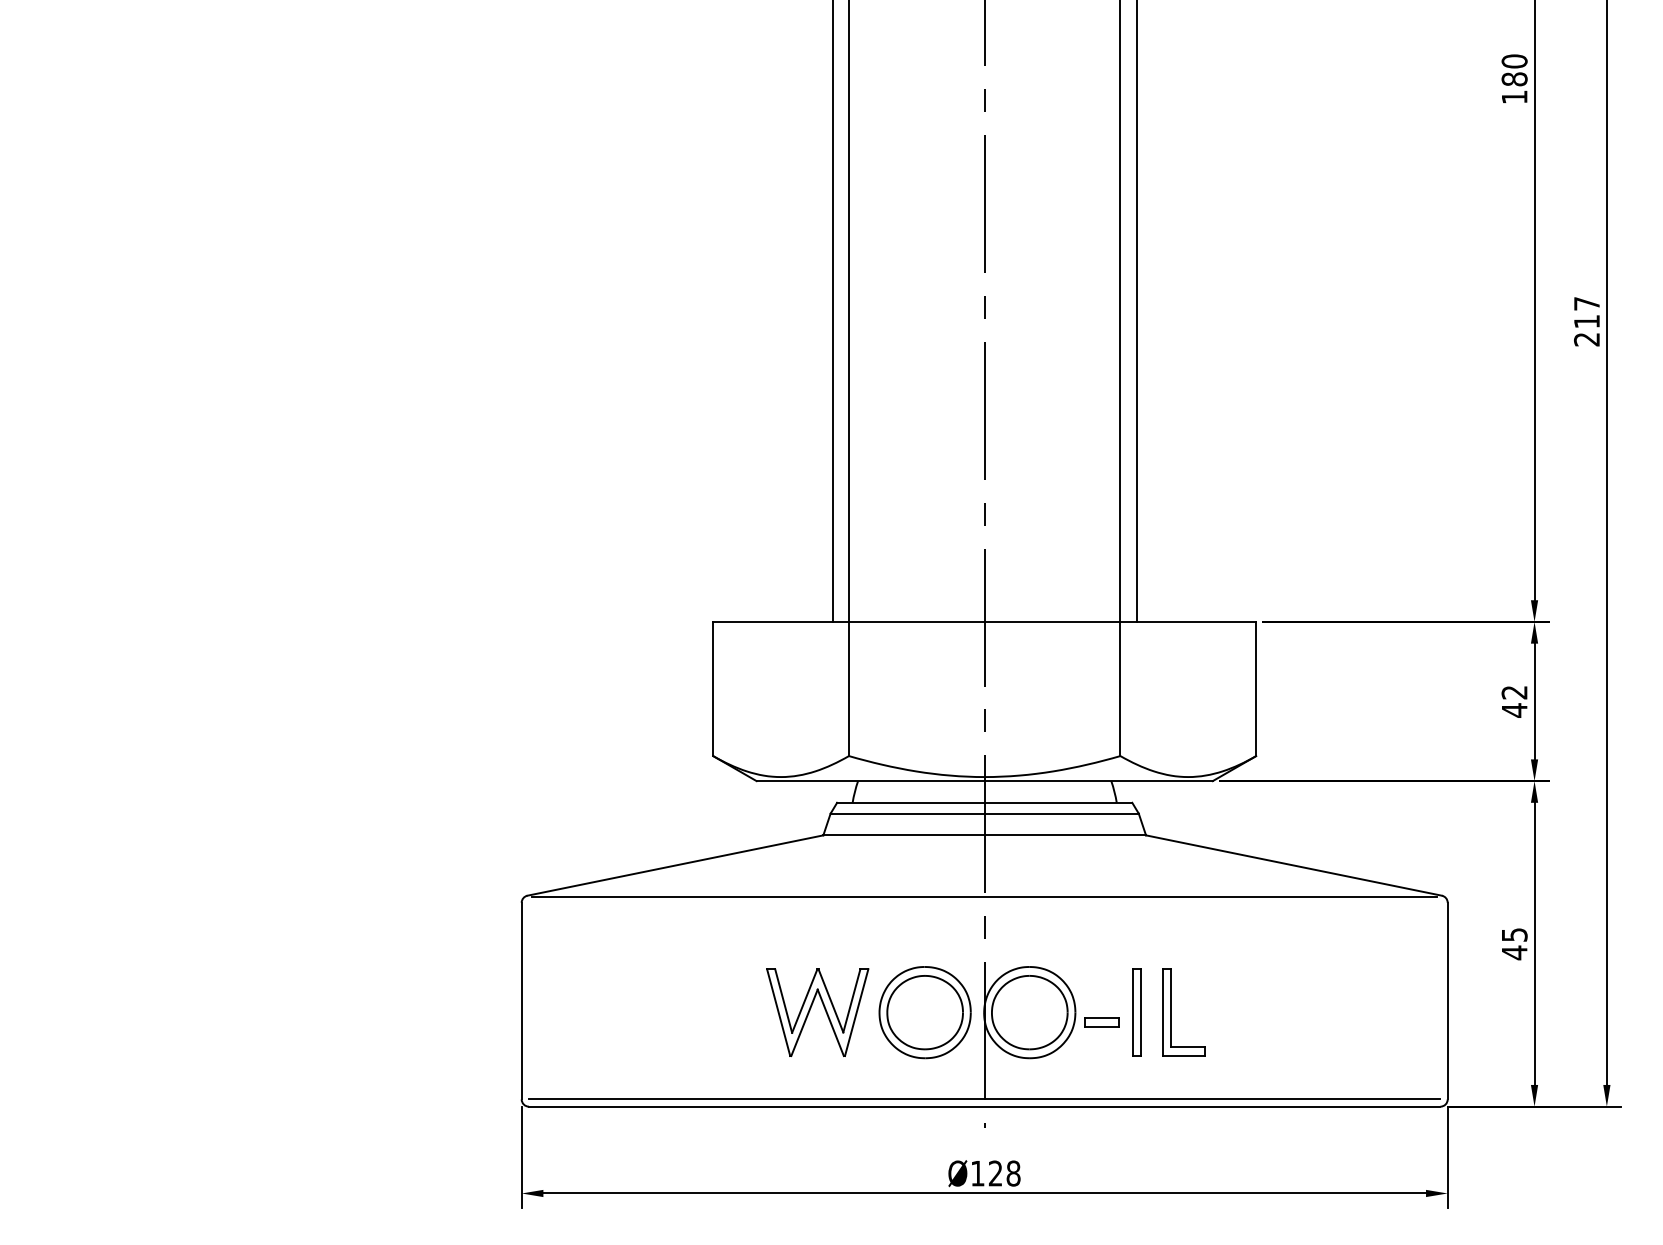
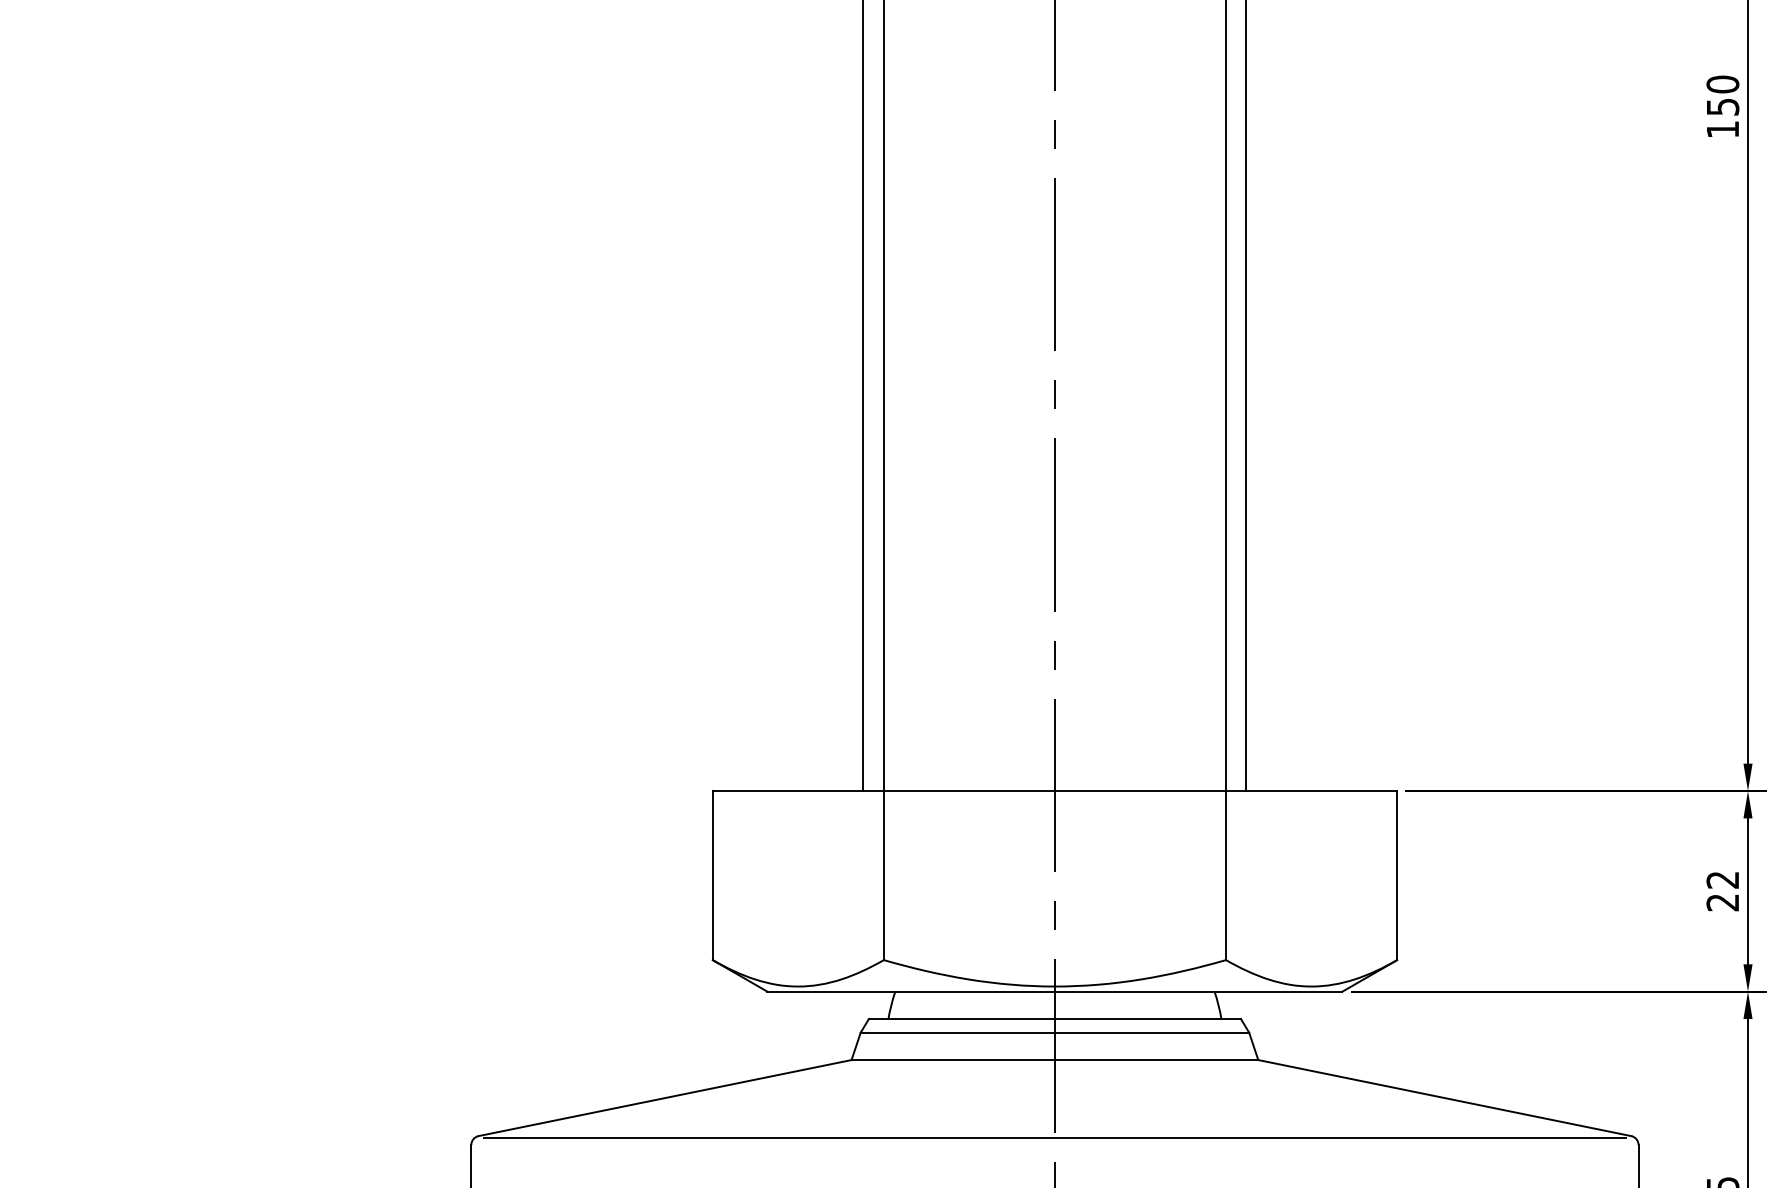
text: (1514, 79) -> (1722, 107), 180 -> 150
text: (1514, 710) -> (1722, 902), 42 -> 22

